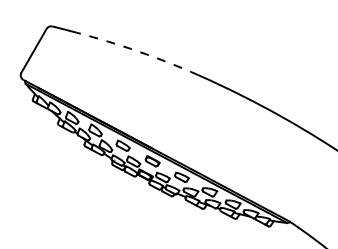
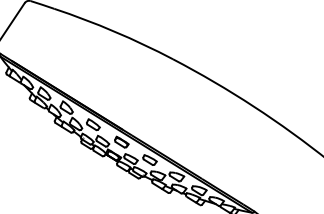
arc: (138, 51) -> (114, 31), dashed -> solid

